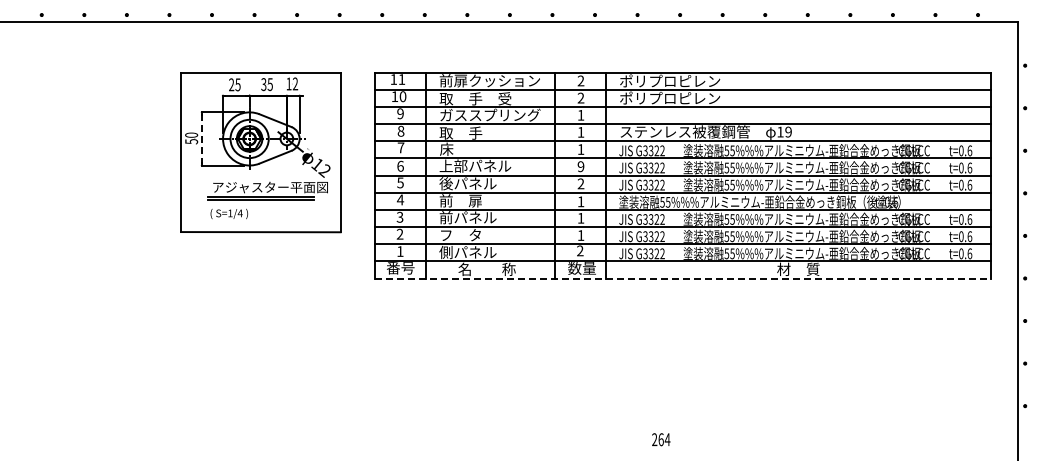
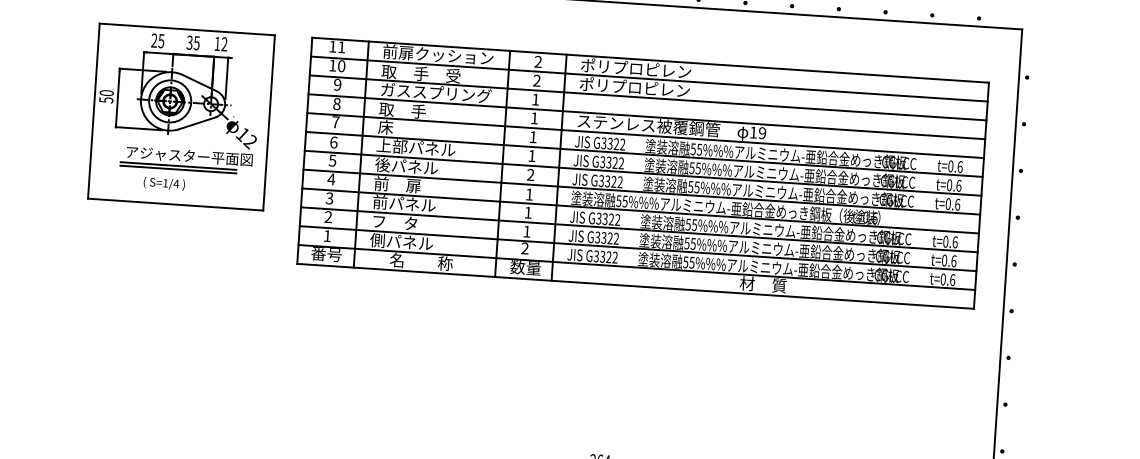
line: (202, 139) -> (118, 98), dashed -> solid
text: (580, 166) -> (531, 155), 9 -> 1
text: (228, 214) -> (163, 184), moved
line: (683, 278) -> (636, 286), dashed -> solid

